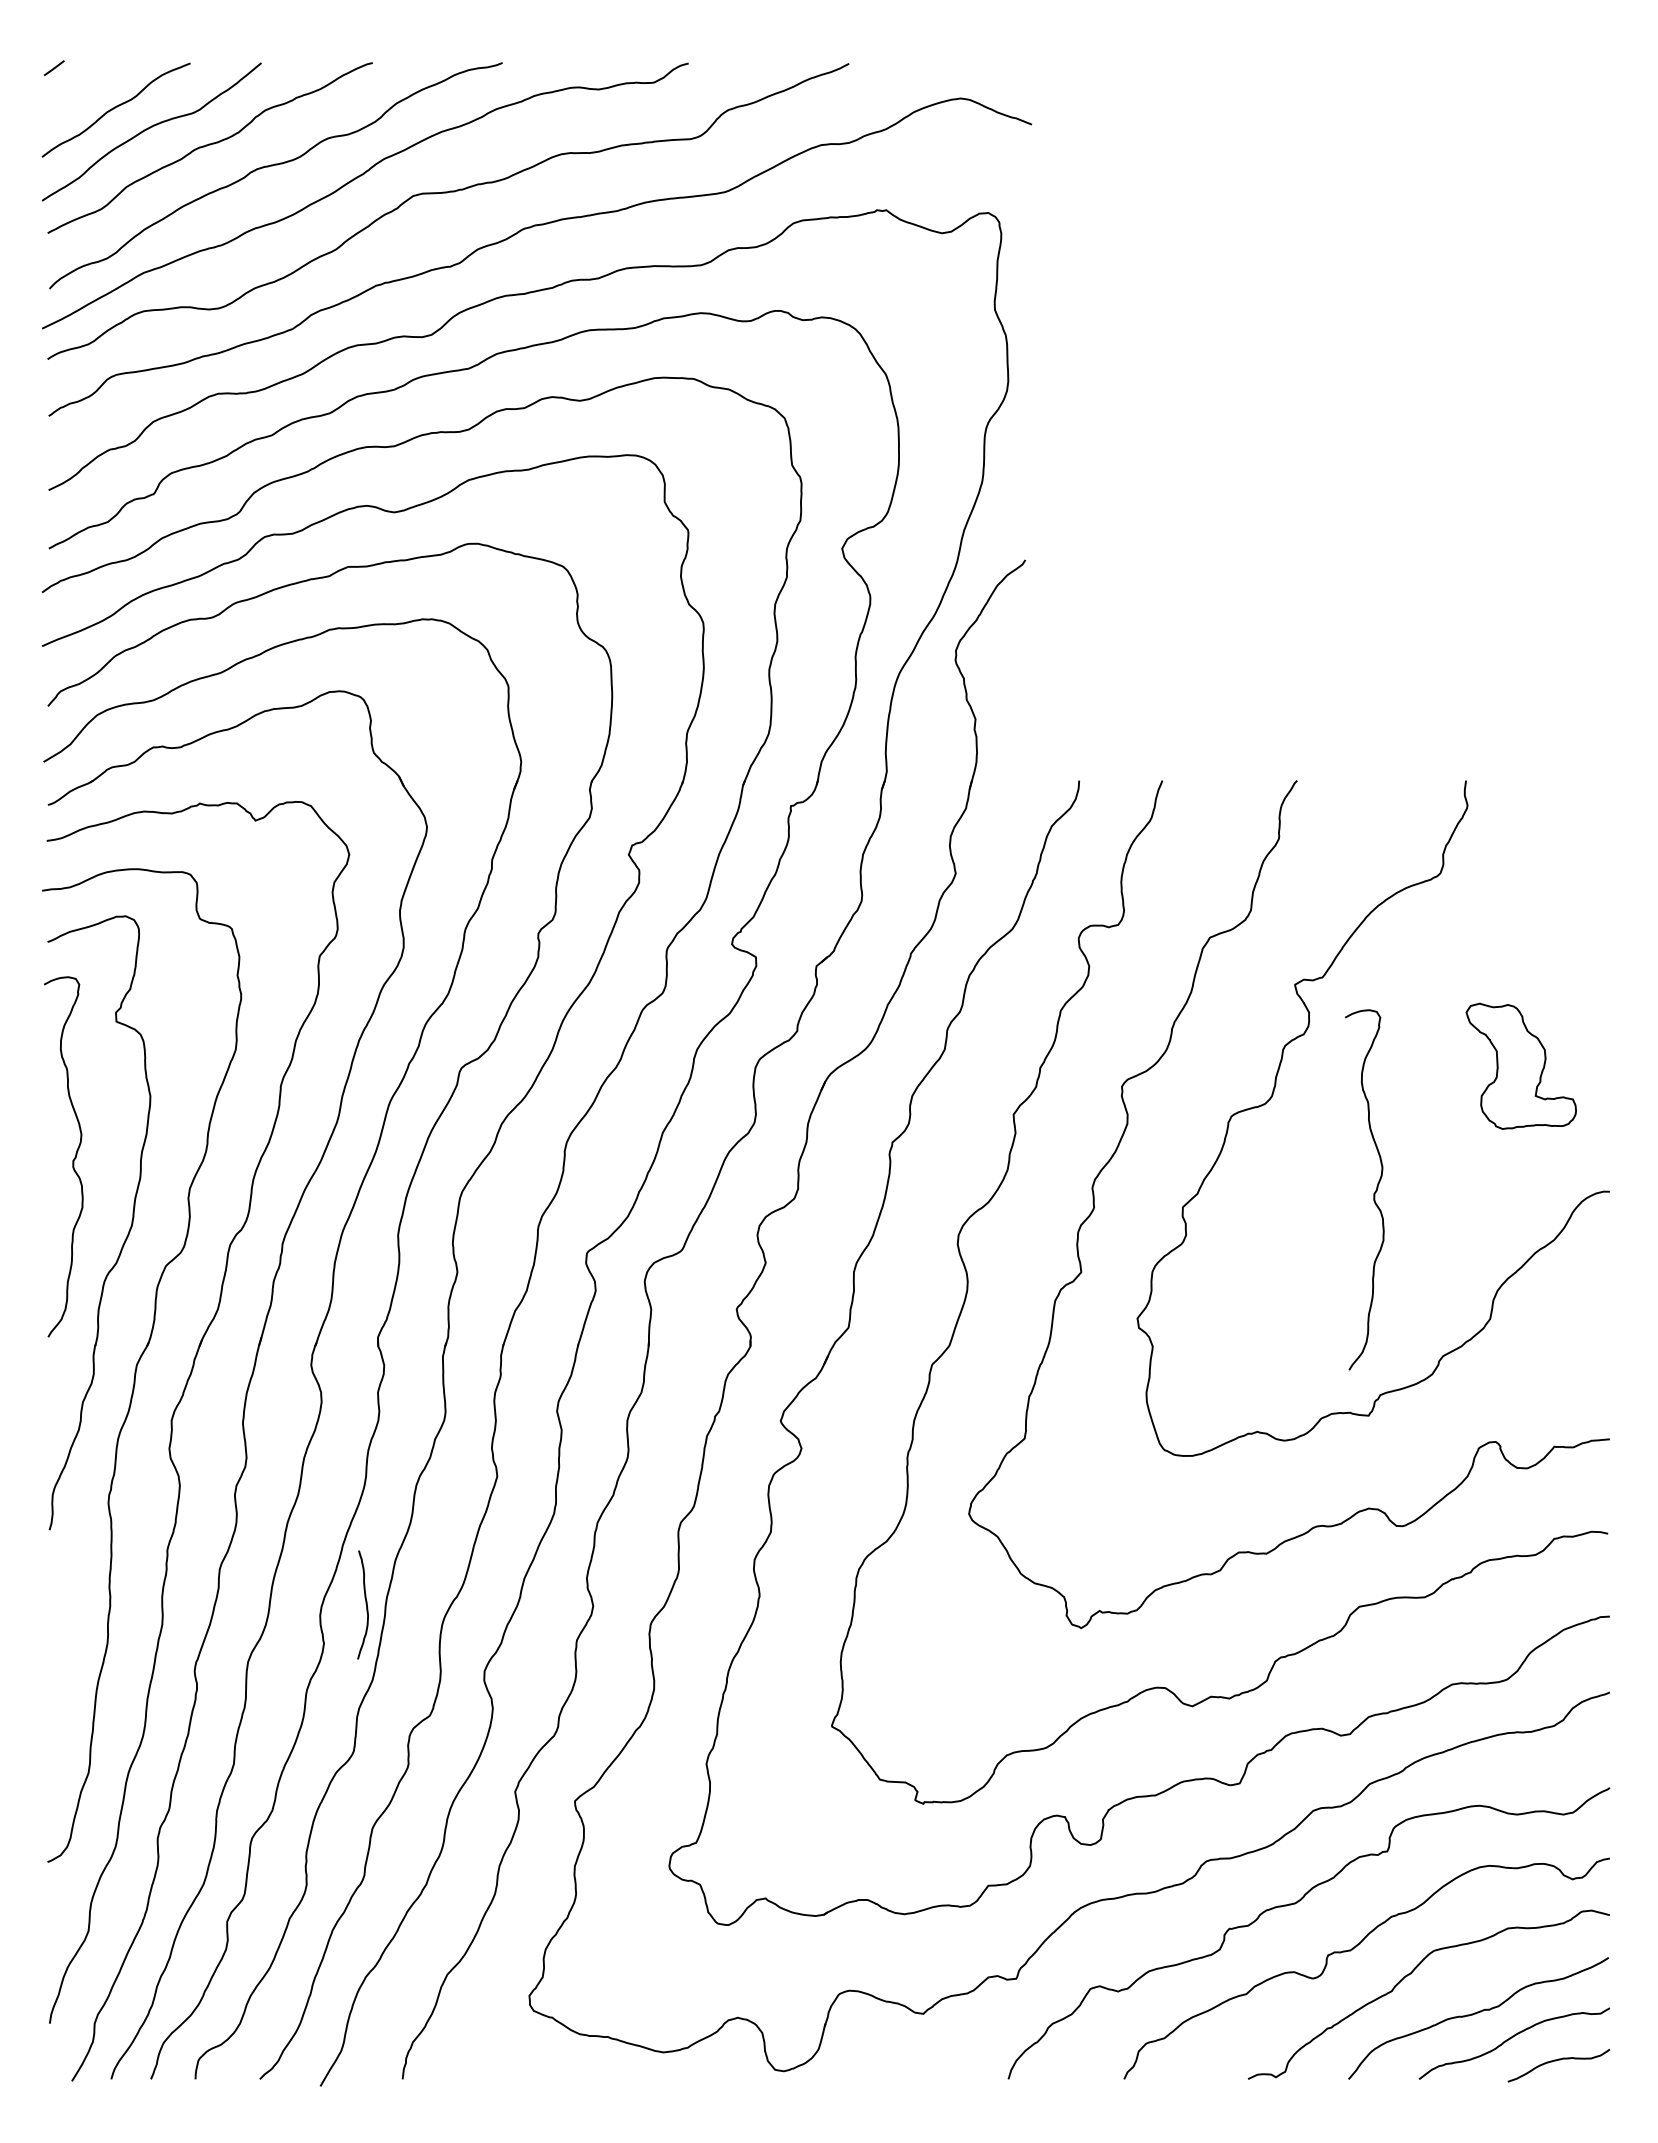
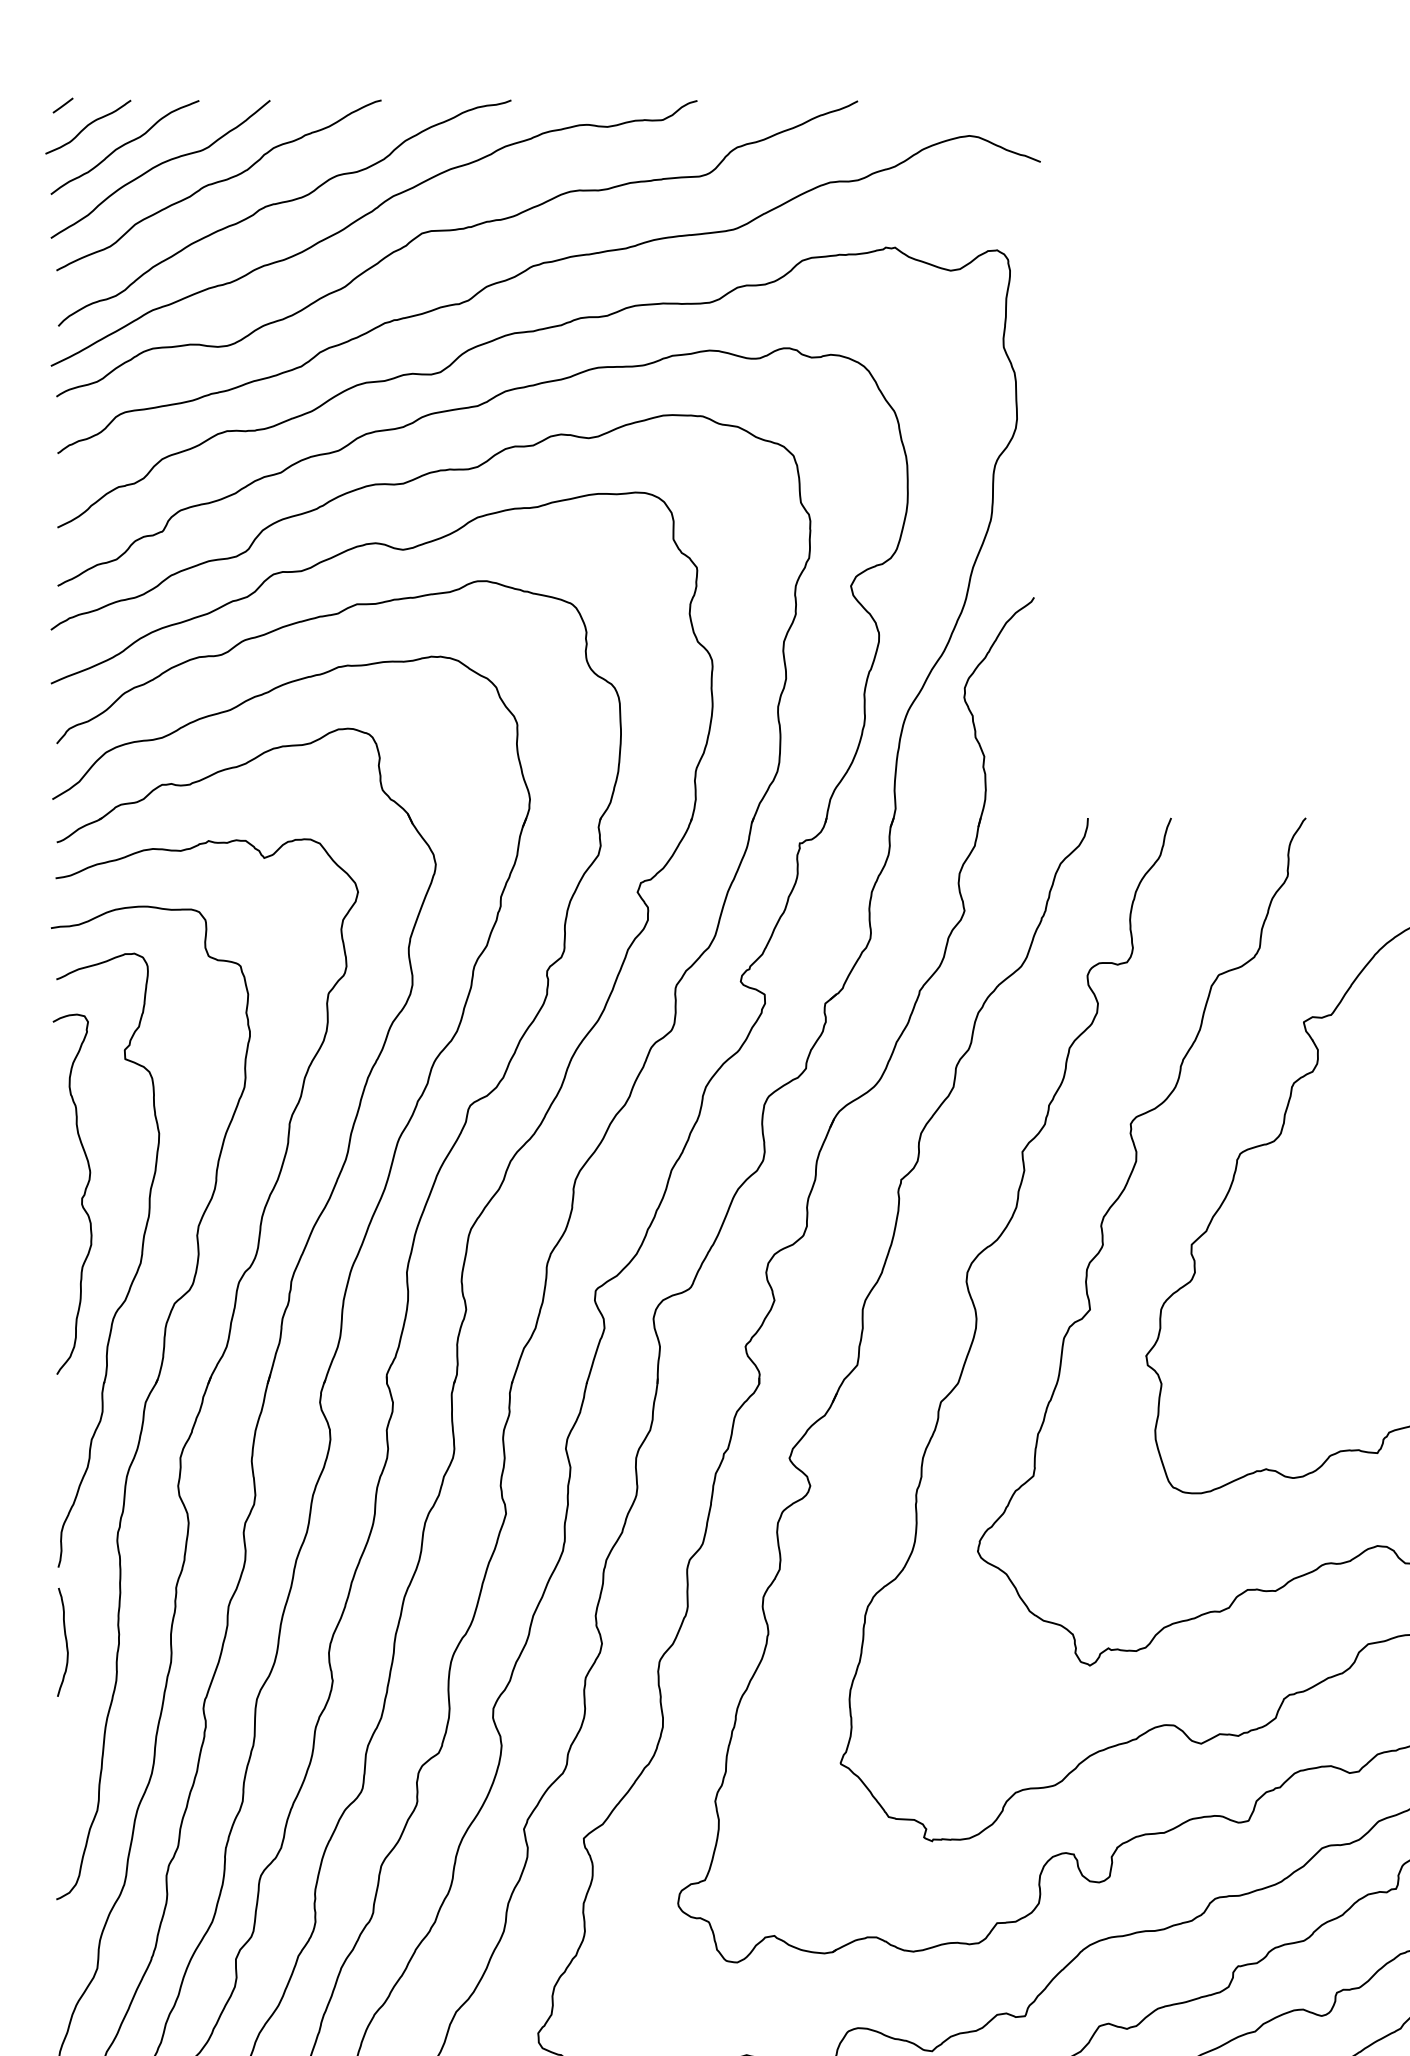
curve: (79, 88) -> (88, 125), added
curve: (1373, 1193) -> (1382, 1230), removed
curve: (365, 1603) -> (65, 1640), moved

